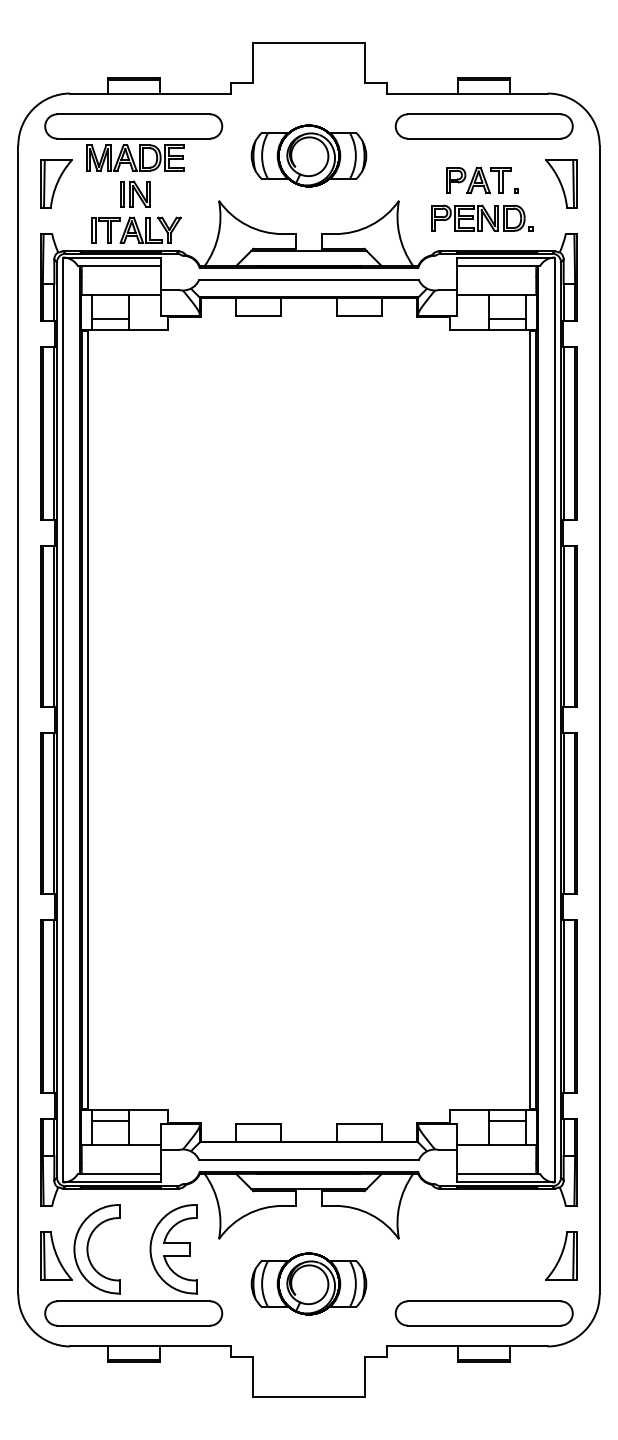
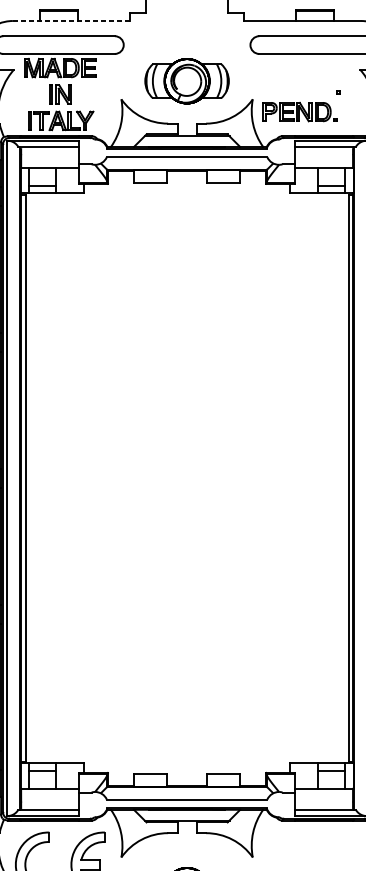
line: (151, 93) -> (72, 21), solid -> dashed
part: (308, 155) -> (186, 80), moved
part: (478, 179) -> (310, 83), removed
part: (482, 217) -> (299, 111), moved

